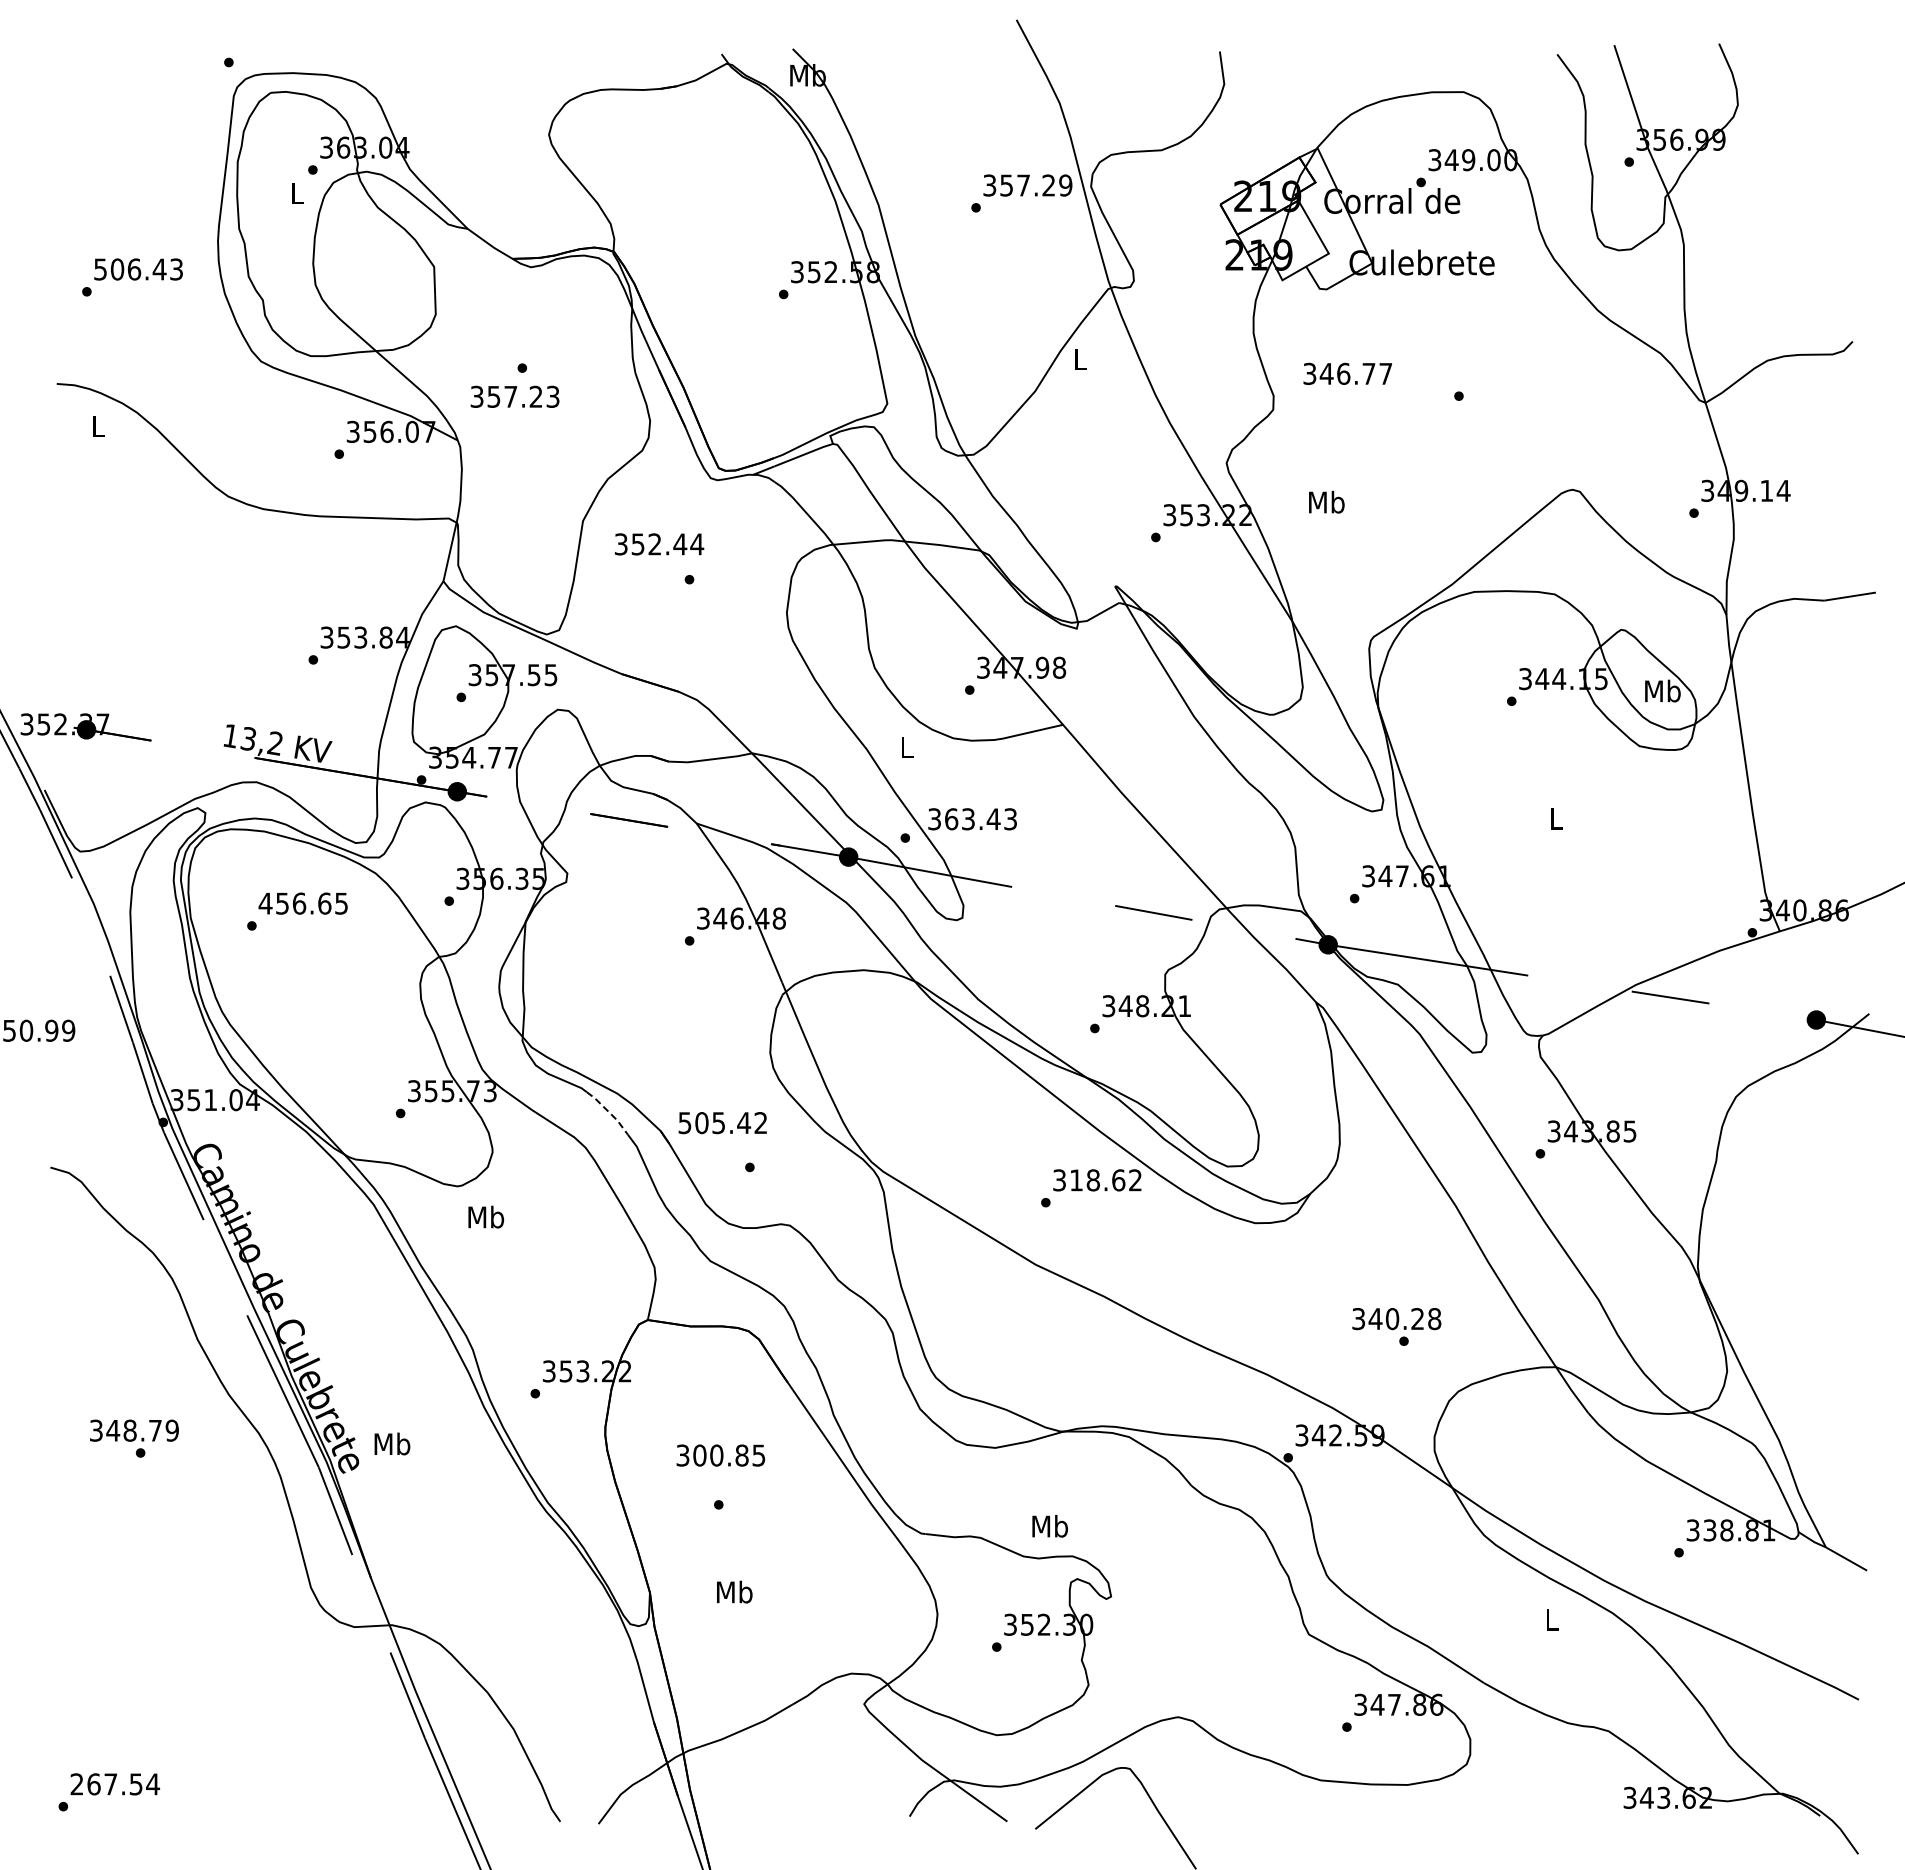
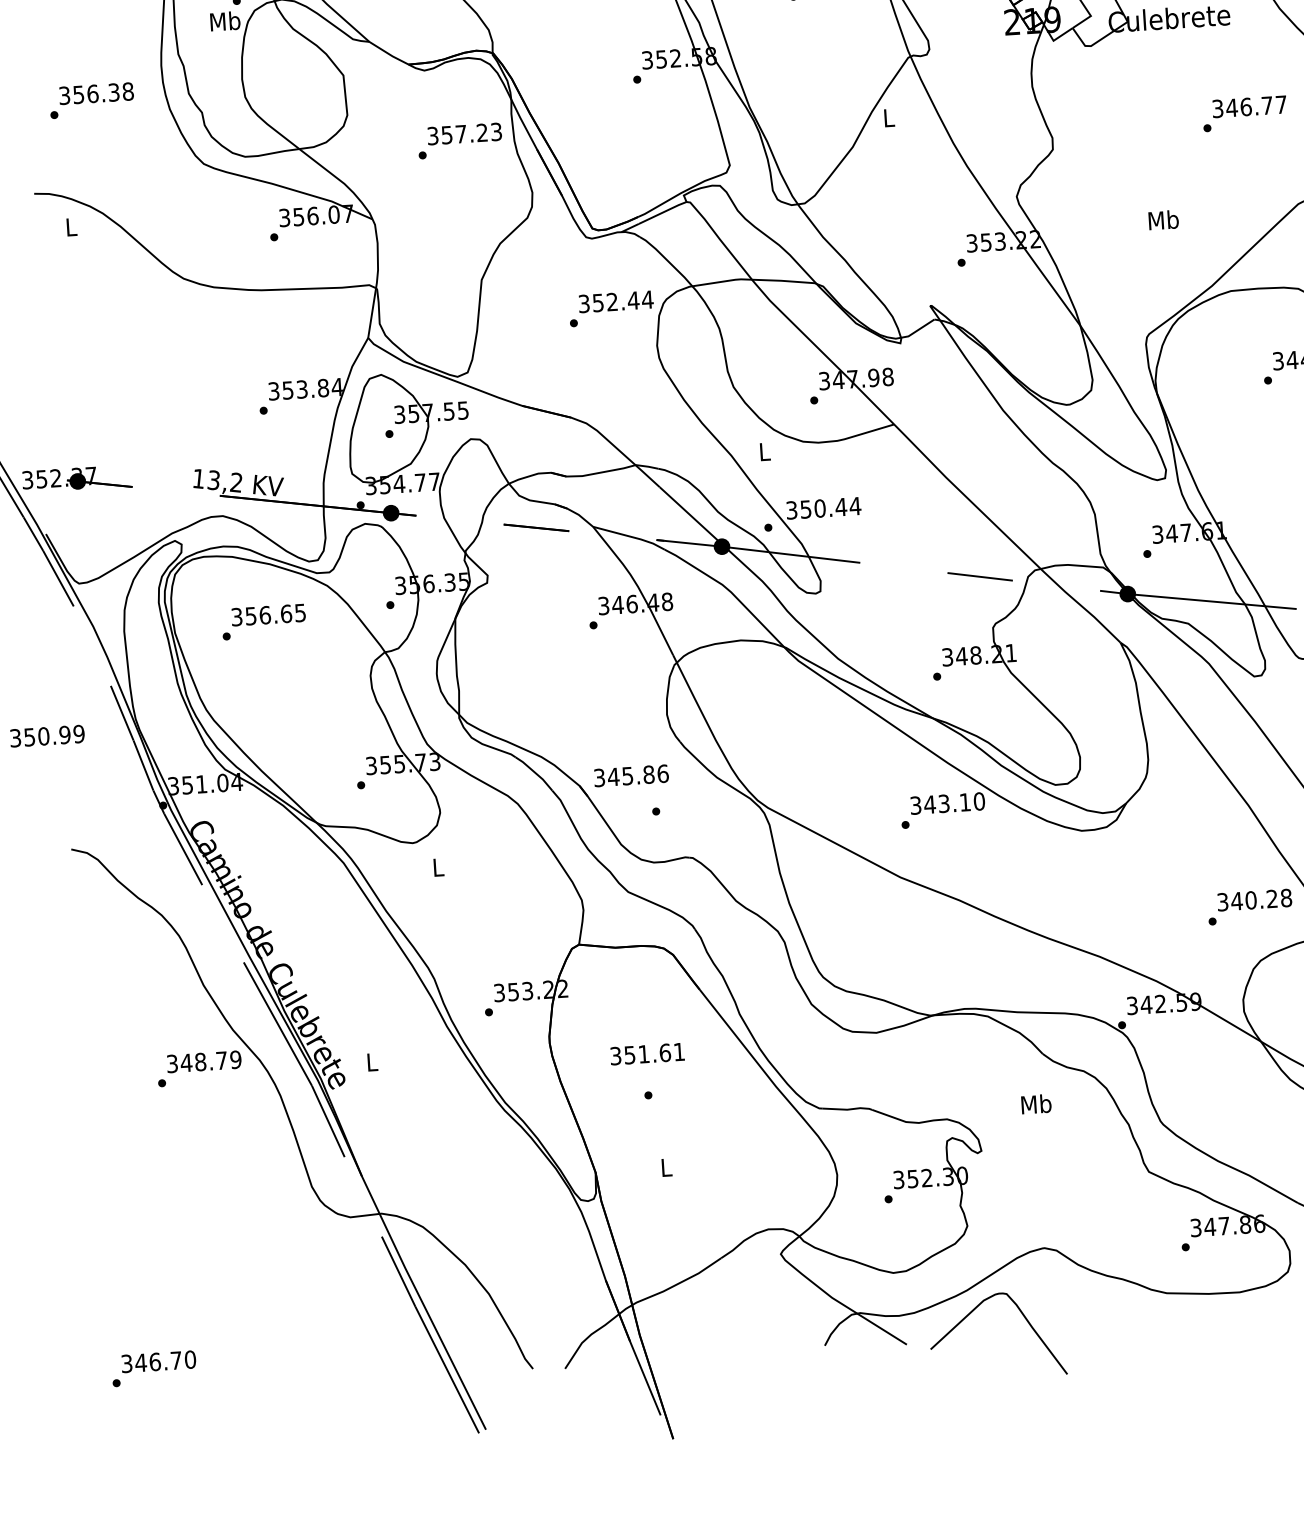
text: (297, 192) -> (225, 20), L -> Mb
text: (138, 269) -> (96, 93), 506.43 -> 356.38
text: (1347, 373) -> (1249, 106), moved
text: (514, 396) -> (464, 133), moved
text: (1326, 502) -> (1163, 220), moved
text: (659, 544) -> (616, 301), moved
text: (981, 819) -> (831, 508), 363.43 -> 350.44
text: (265, 903) -> (236, 617), 456.65 -> 356.65
line: (608, 1112) -> (534, 773), dashed -> solid
text: (723, 1123) -> (631, 776), 505.42 -> 345.86
text: (1105, 1180) -> (954, 803), 318.62 -> 343.10
text: (486, 1216) -> (438, 866), Mb -> L
text: (1396, 1319) -> (1254, 900), moved
text: (134, 1430) -> (204, 1061), moved
text: (392, 1443) -> (372, 1061), Mb -> L
text: (729, 1455) -> (654, 1053), 300.85 -> 351.61
text: (1049, 1526) -> (1035, 1104), moved
text: (734, 1591) -> (666, 1166), Mb -> L
text: (115, 1784) -> (159, 1361), 267.54 -> 346.70

